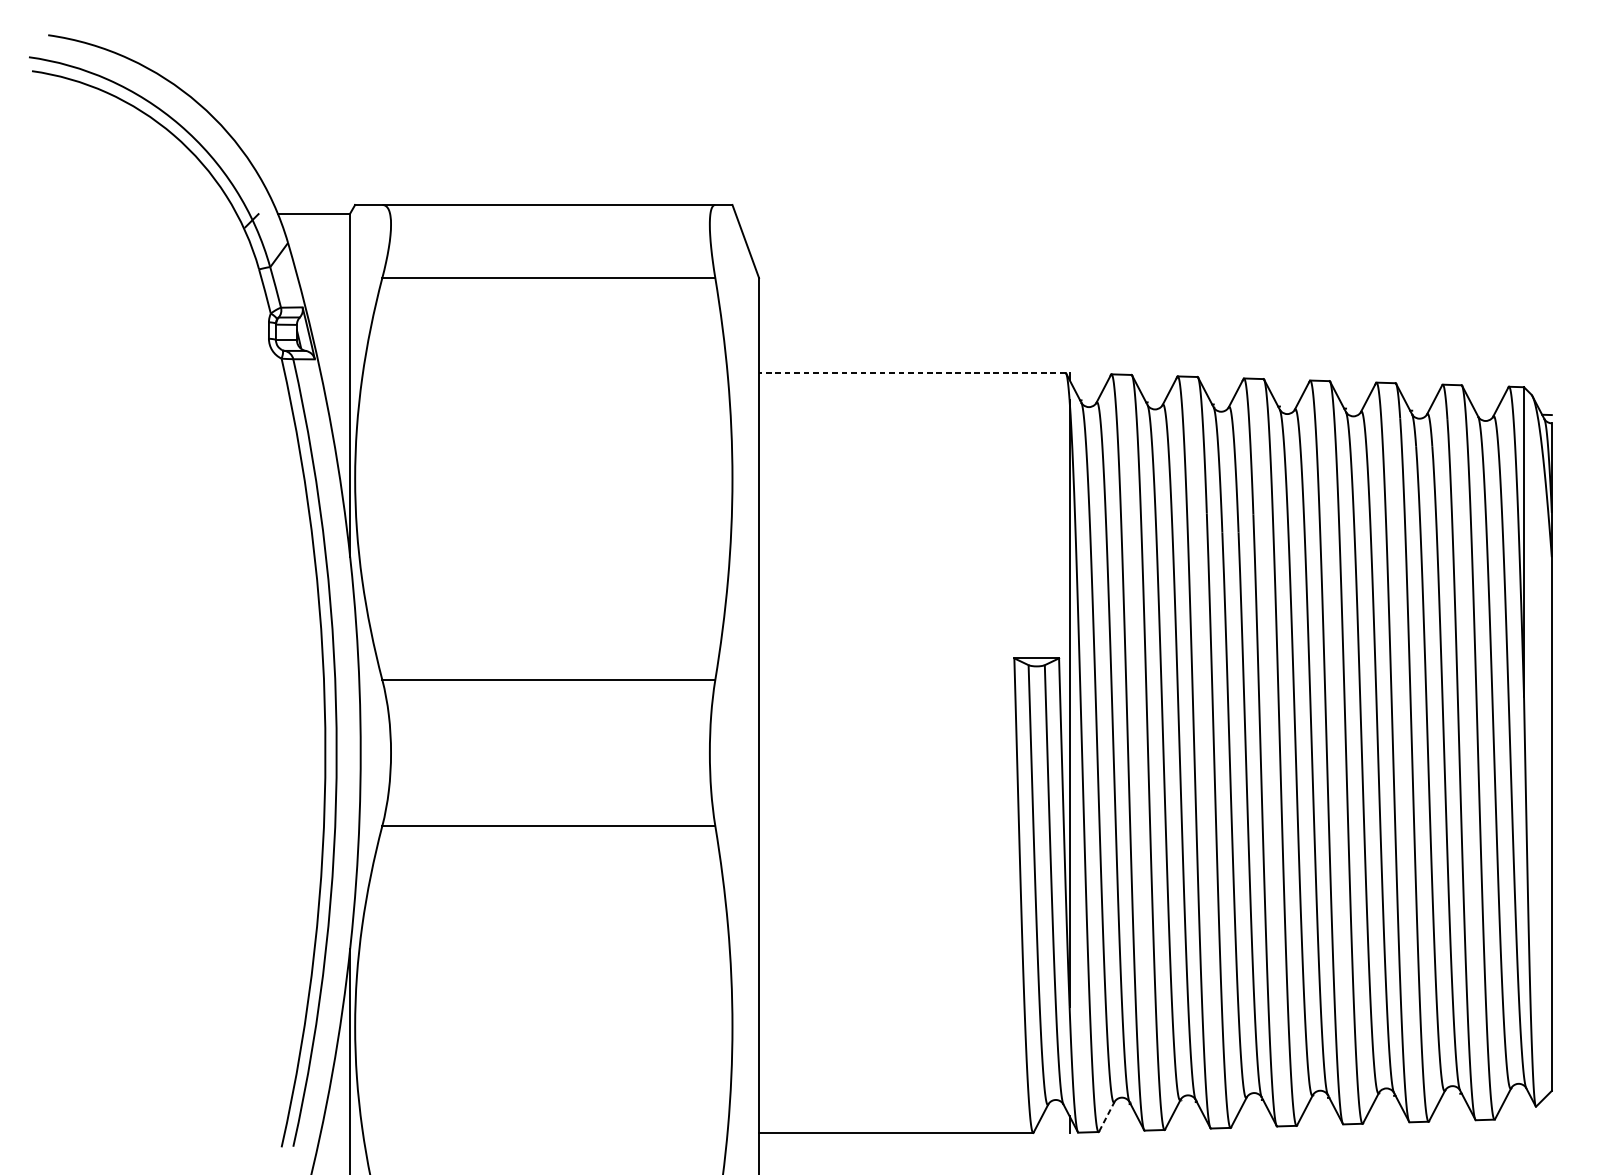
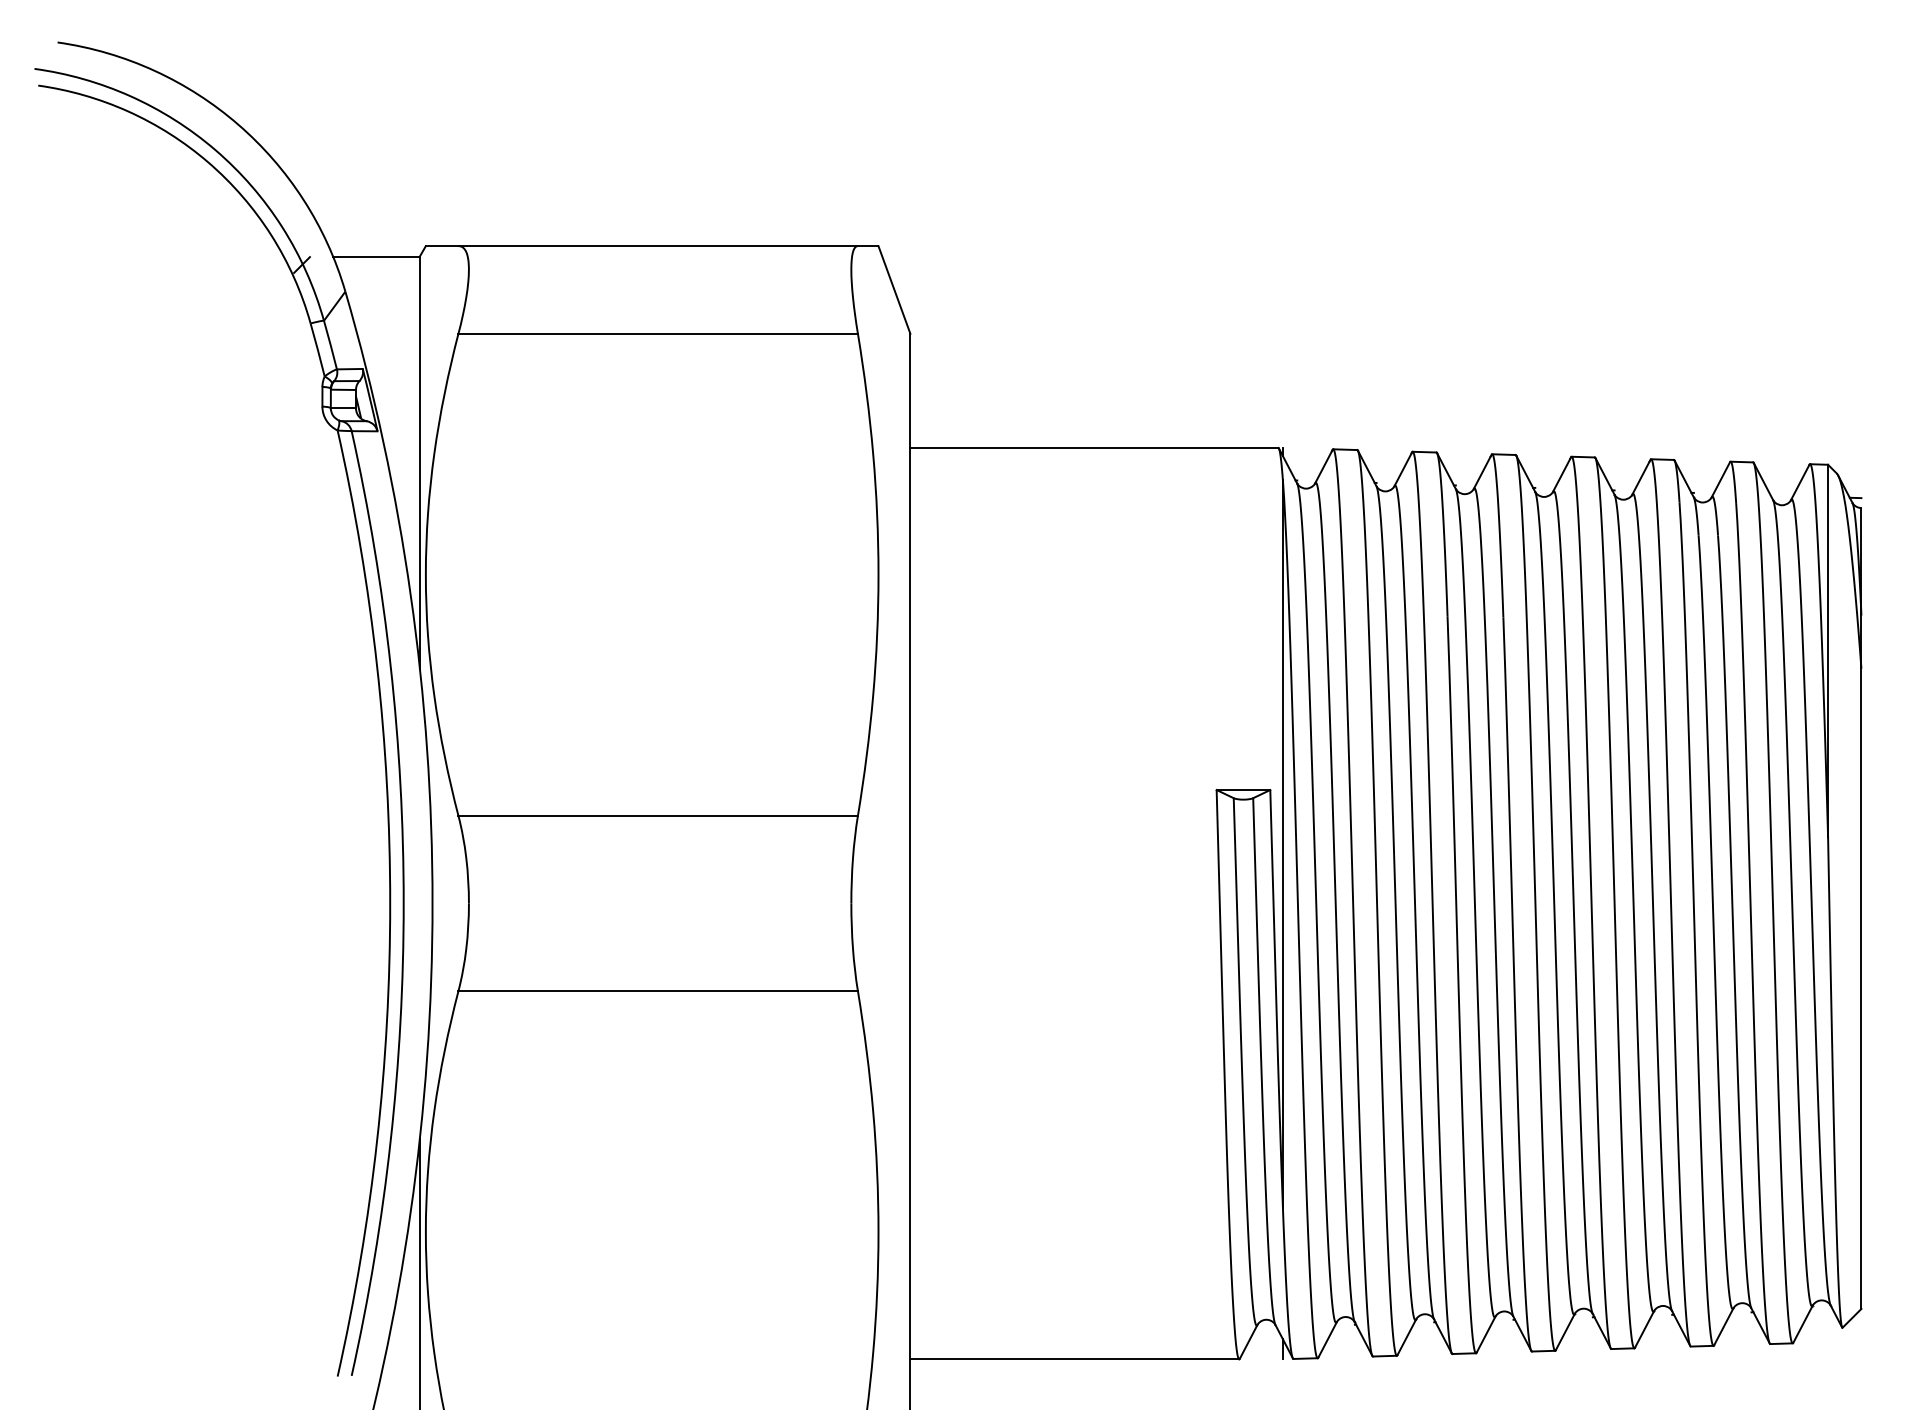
line: (912, 372) -> (1094, 447), dashed -> solid
line: (1106, 1116) -> (1327, 1339), dashed -> solid

